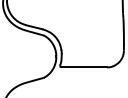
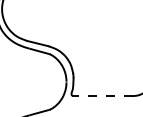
line: (83, 67) -> (101, 96), solid -> dashed

